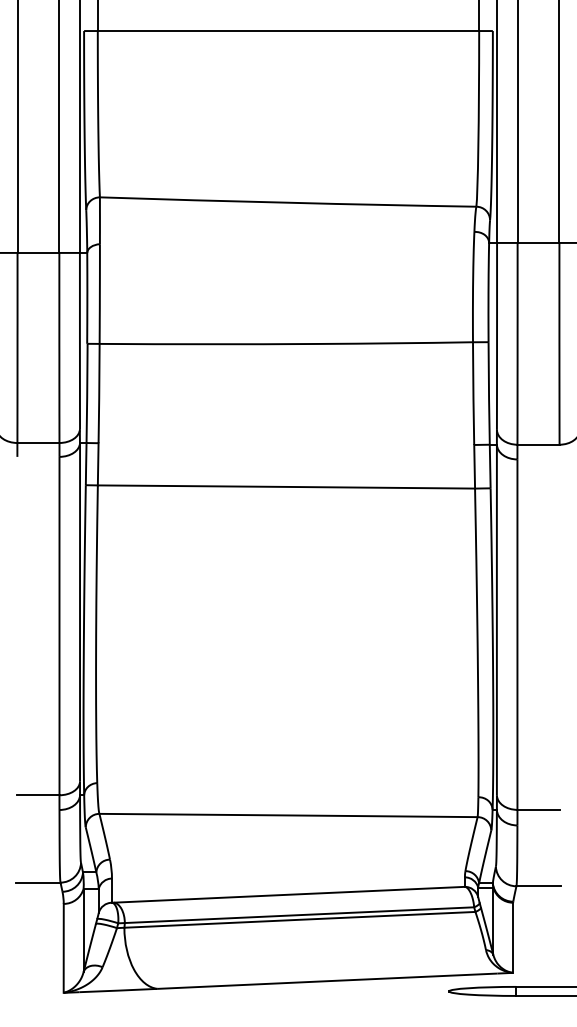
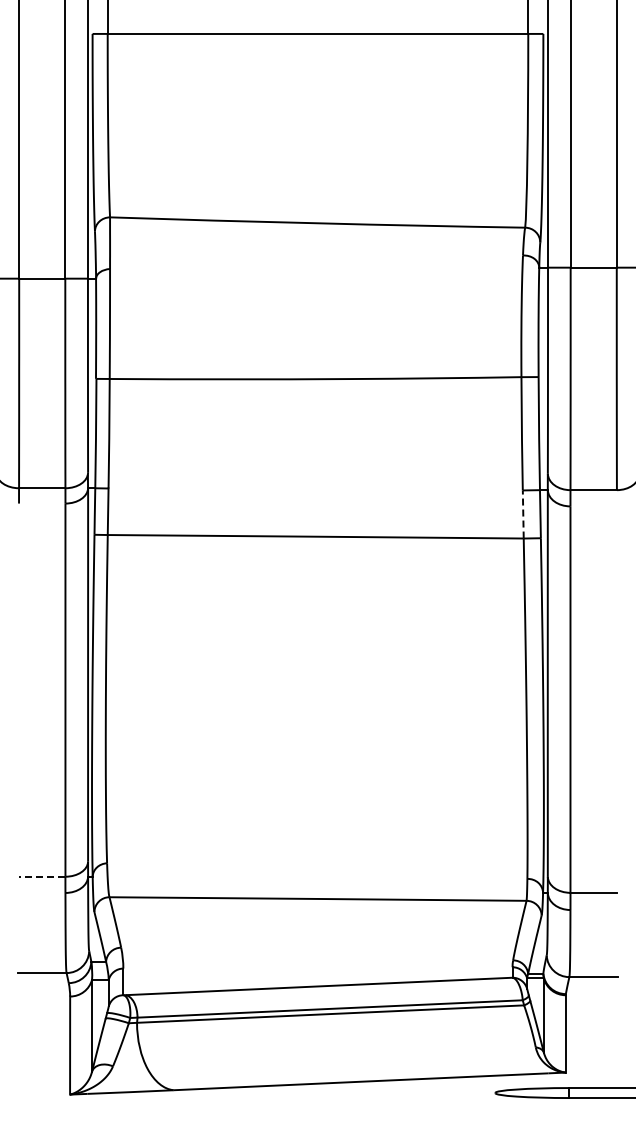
line: (474, 466) -> (523, 514), solid -> dashed
line: (37, 795) -> (41, 876), solid -> dashed

